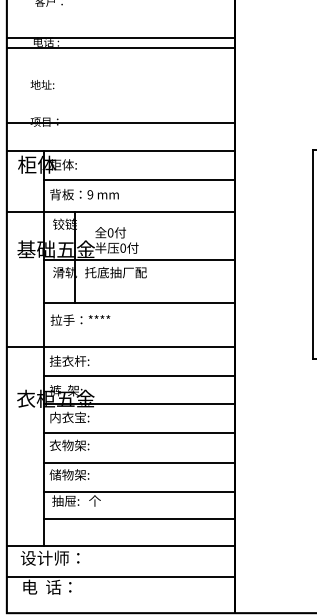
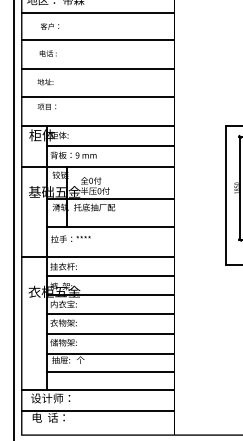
line: (120, 37) -> (97, 68), moved
line: (121, 48) -> (98, 40), moved
line: (120, 123) -> (97, 96), moved

